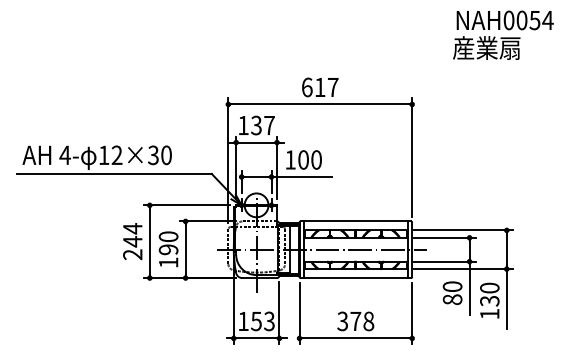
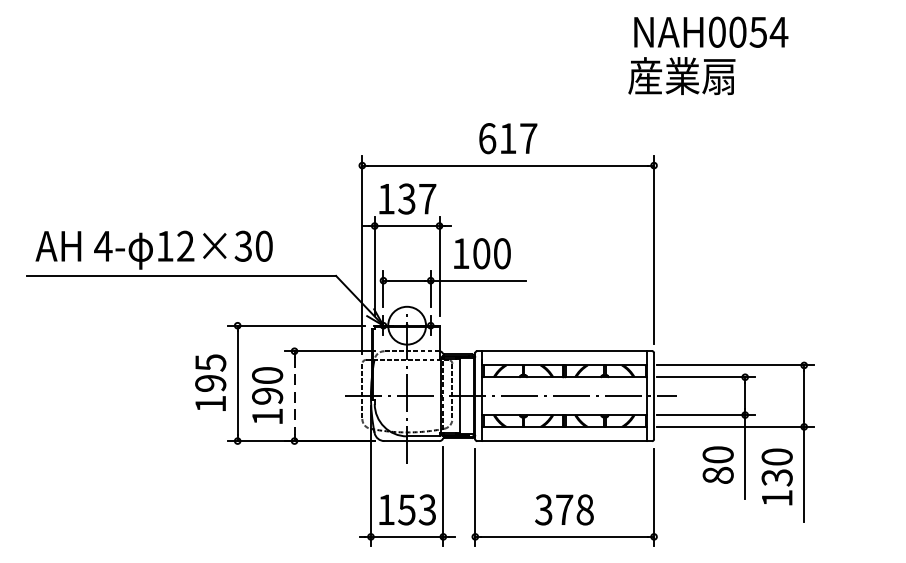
text: (503, 34) -> (708, 54), moved
text: (132, 241) -> (210, 383), 244 -> 195
line: (185, 249) -> (294, 395), solid -> dashed

